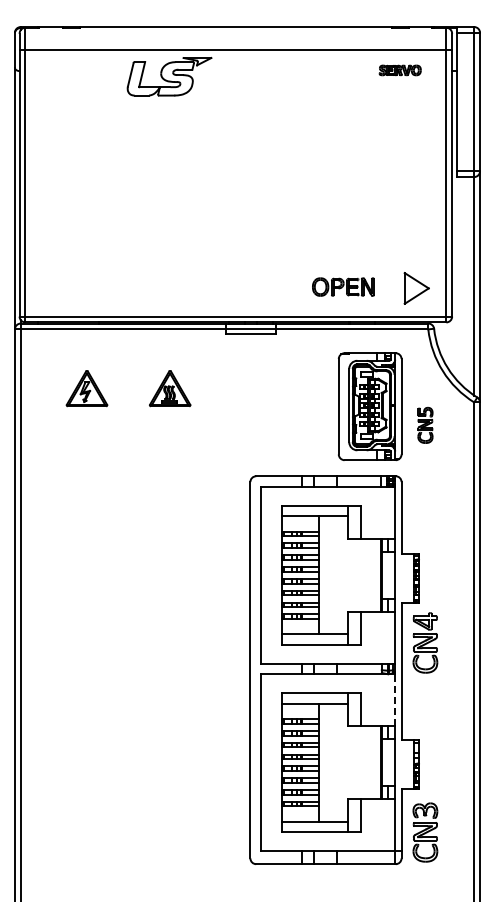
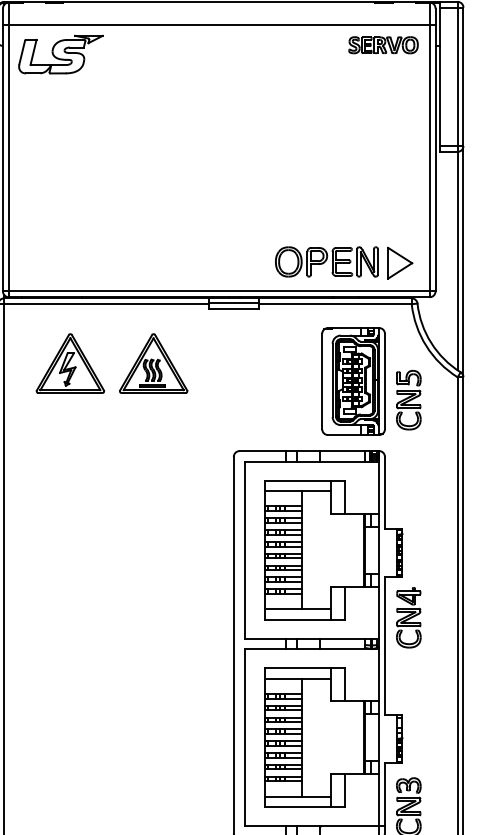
part: (400, 70) -> (383, 45), size x1.67
part: (169, 76) -> (60, 54), moved
part: (343, 286) -> (326, 261), size x1.67
part: (86, 388) -> (69, 363), size x1.67
part: (169, 388) -> (152, 363), size x1.67
part: (425, 425) -> (408, 400), size x1.67
line: (395, 700) -> (378, 675), dashed -> solid

